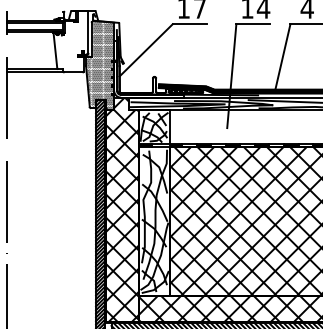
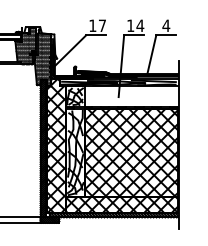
hatch: (70, 41) -> (25, 45), added

